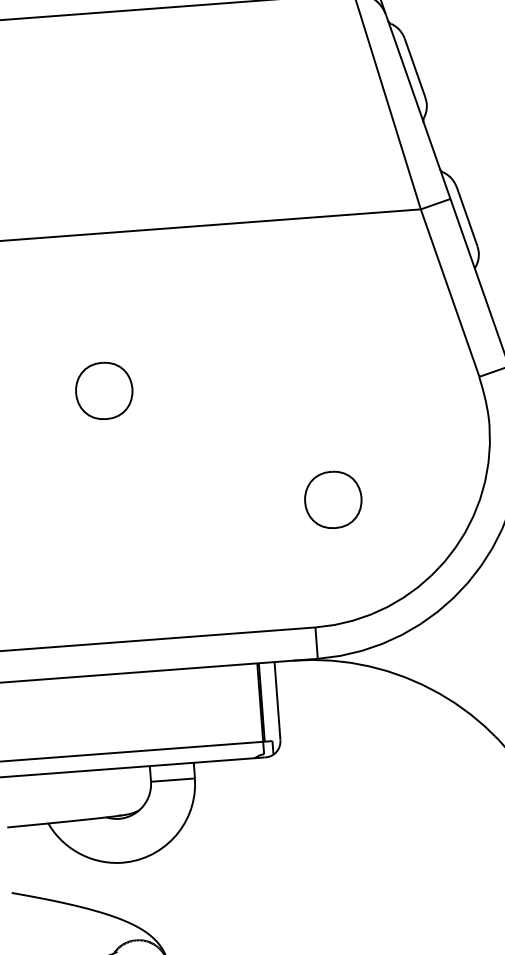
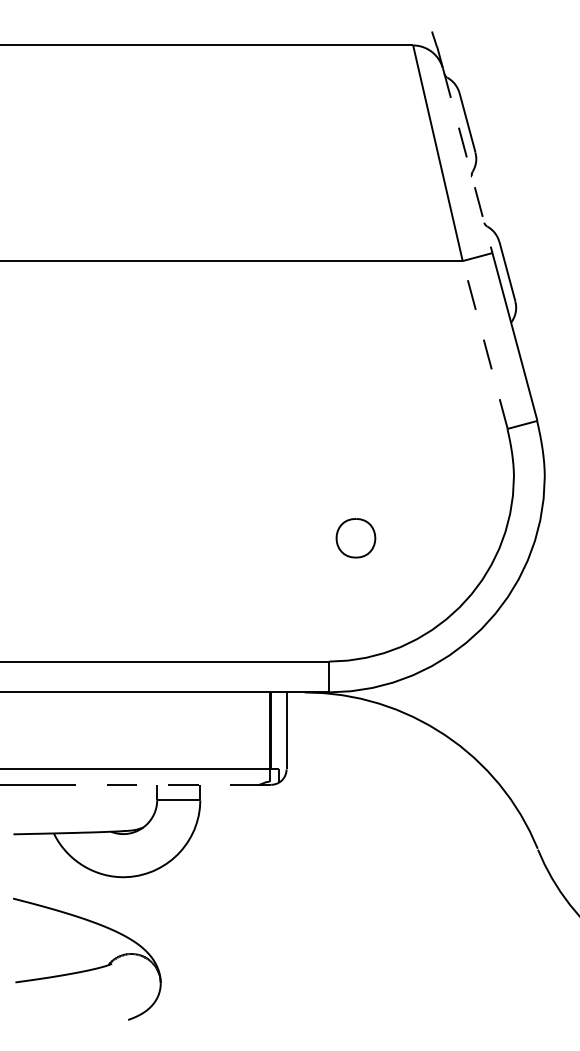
line: (417, 106) -> (467, 160), solid -> dashed
line: (450, 292) -> (485, 344), solid -> dashed
part: (103, 390) -> (139, 414), removed
part: (332, 499) -> (355, 537), size x0.7
line: (154, 765) -> (161, 784), solid -> dashed

